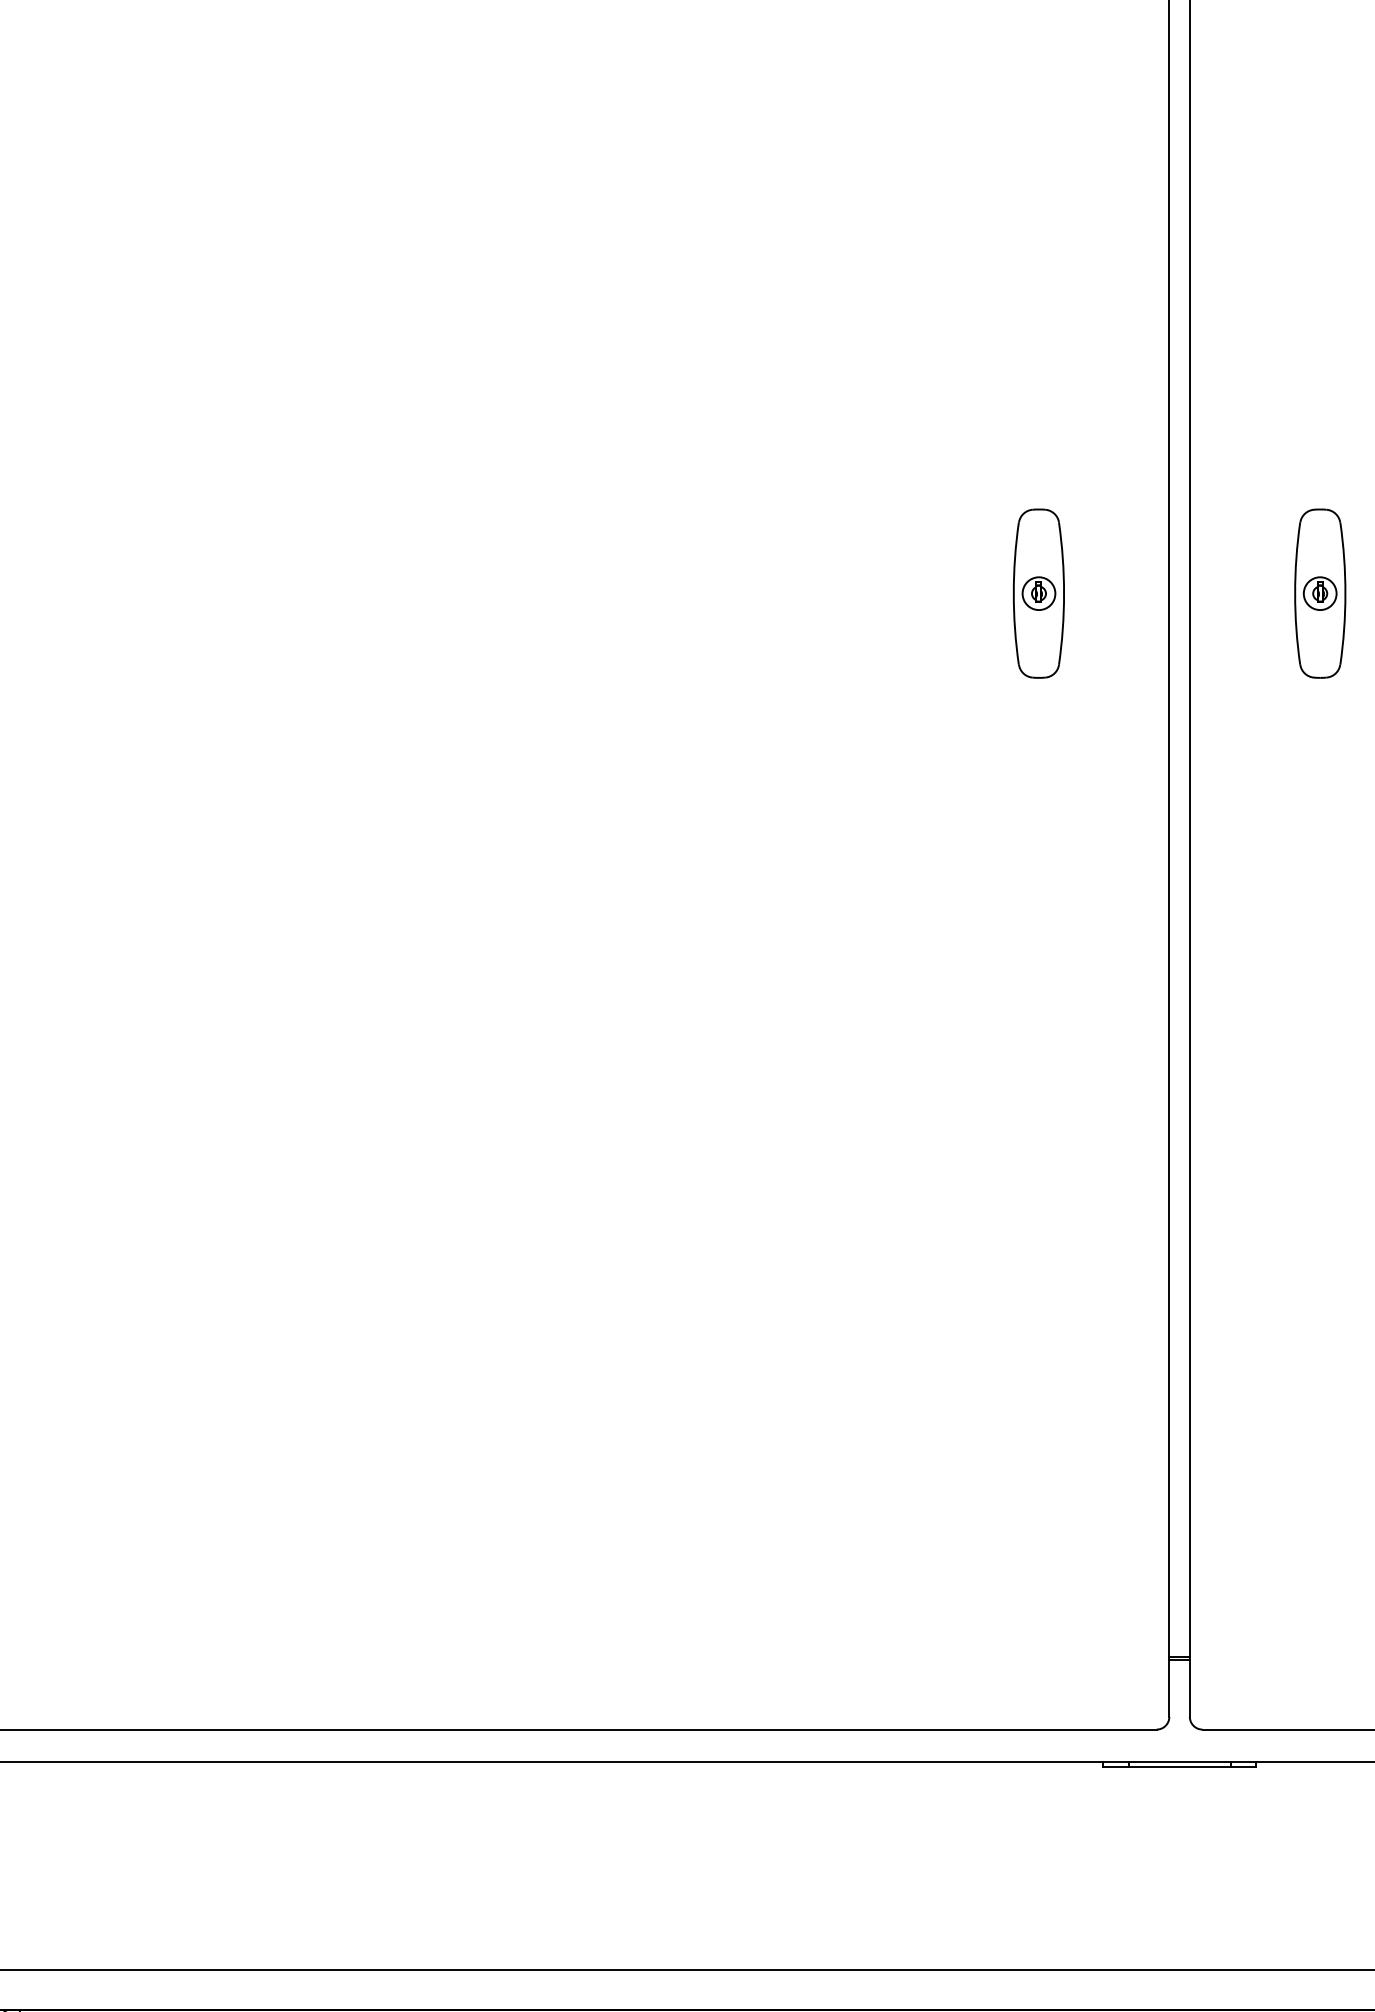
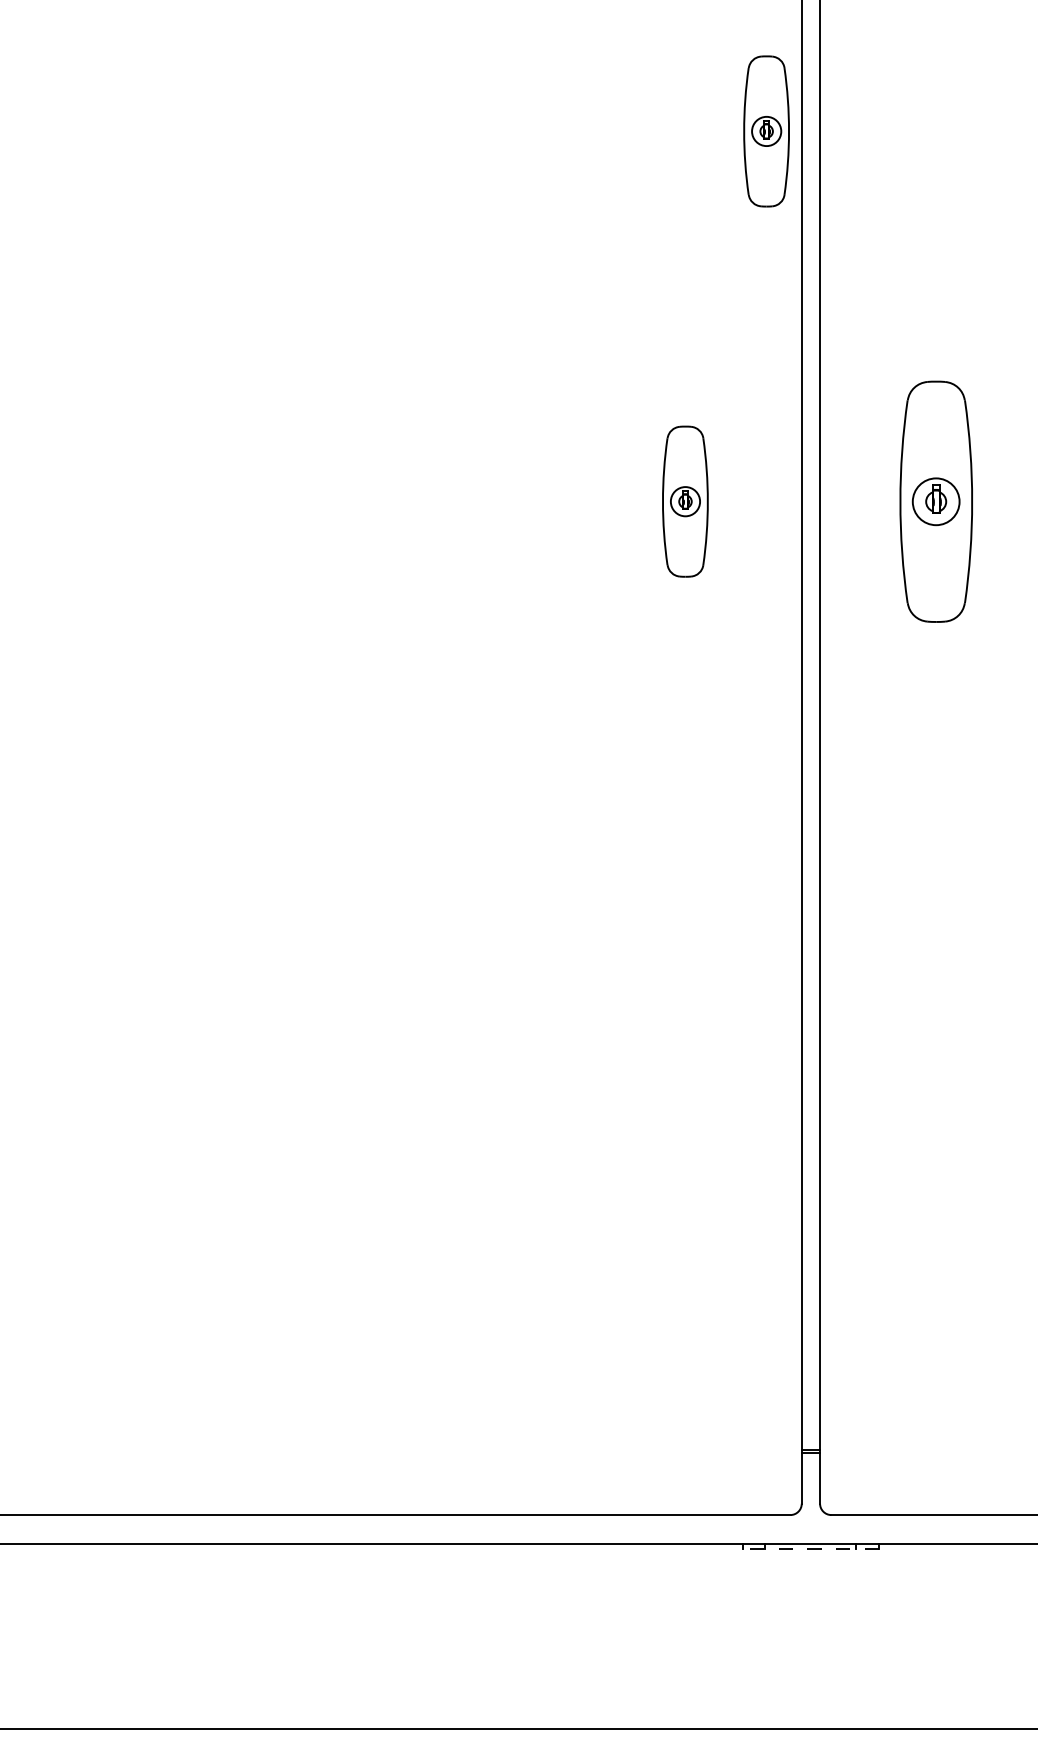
part: (1129, 178) -> (766, 131), added
part: (1320, 593) -> (936, 501), size x1.6
line: (1179, 1767) -> (810, 1548), solid -> dashed

